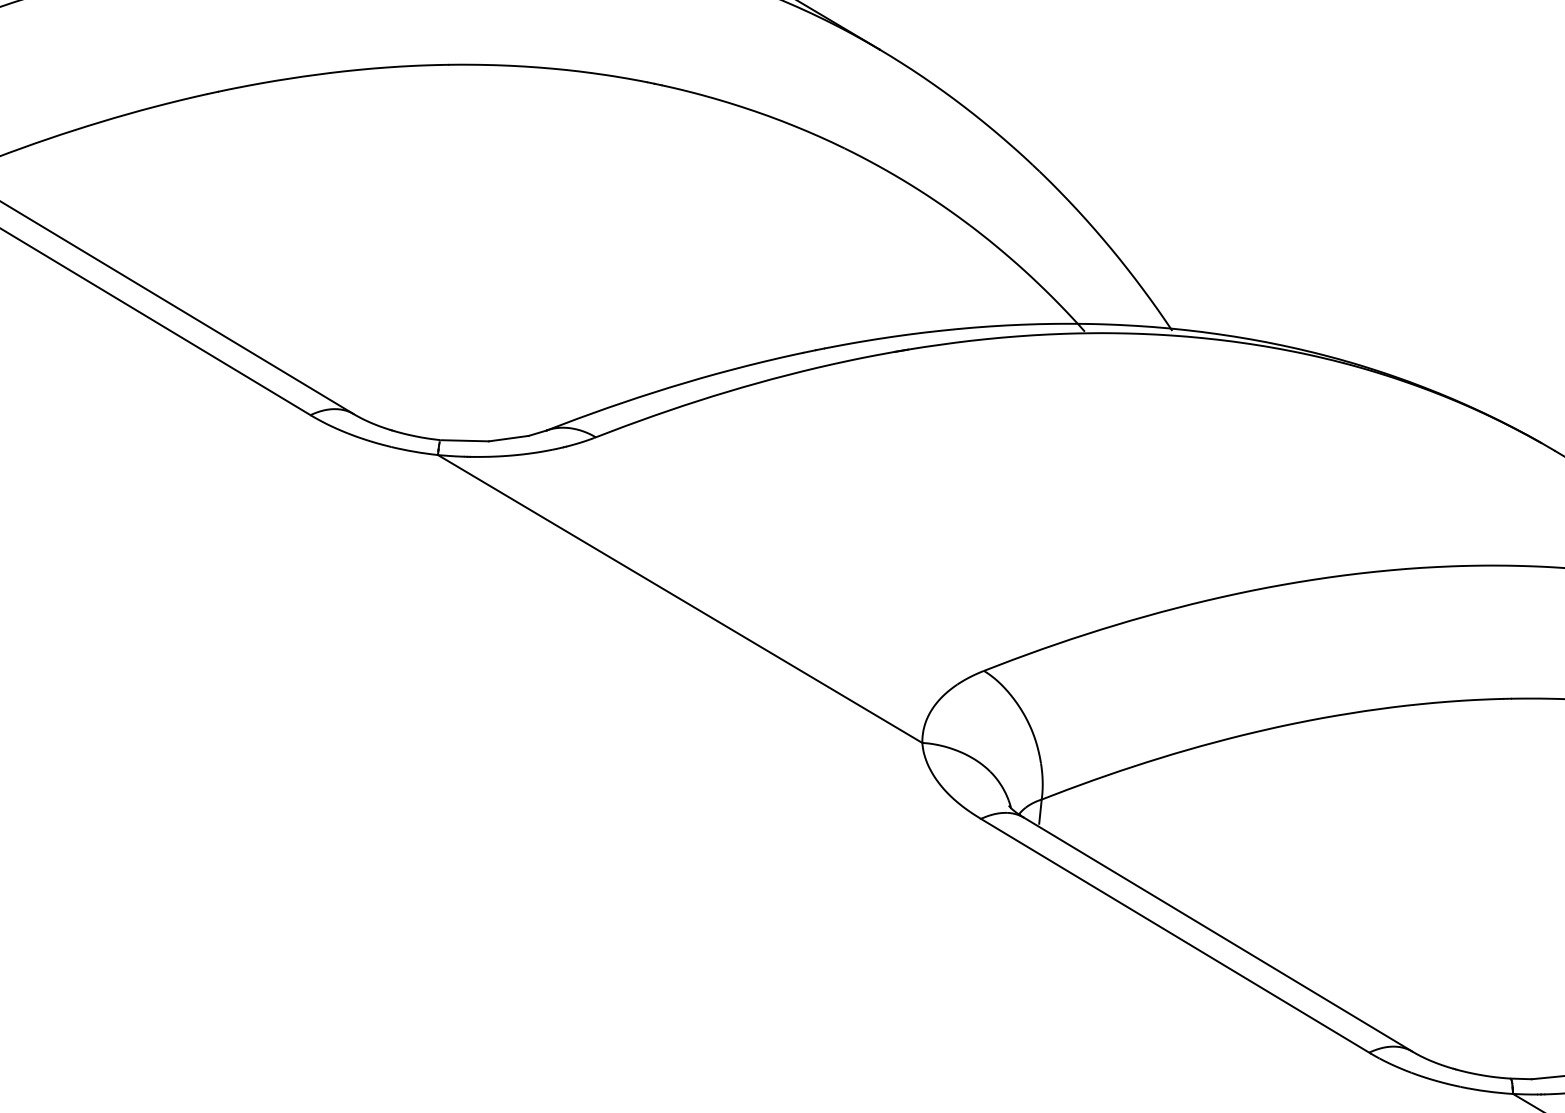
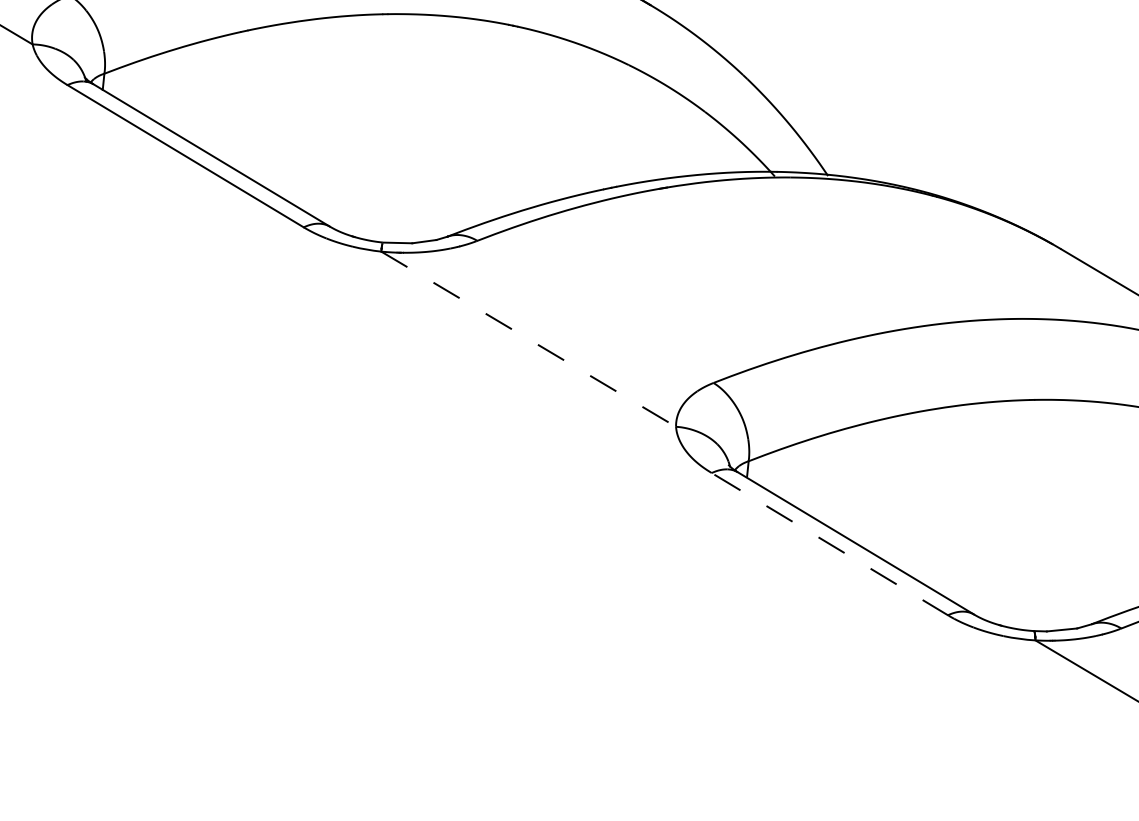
line: (681, 599) -> (529, 339), solid -> dashed
line: (1174, 936) -> (829, 544), solid -> dashed

